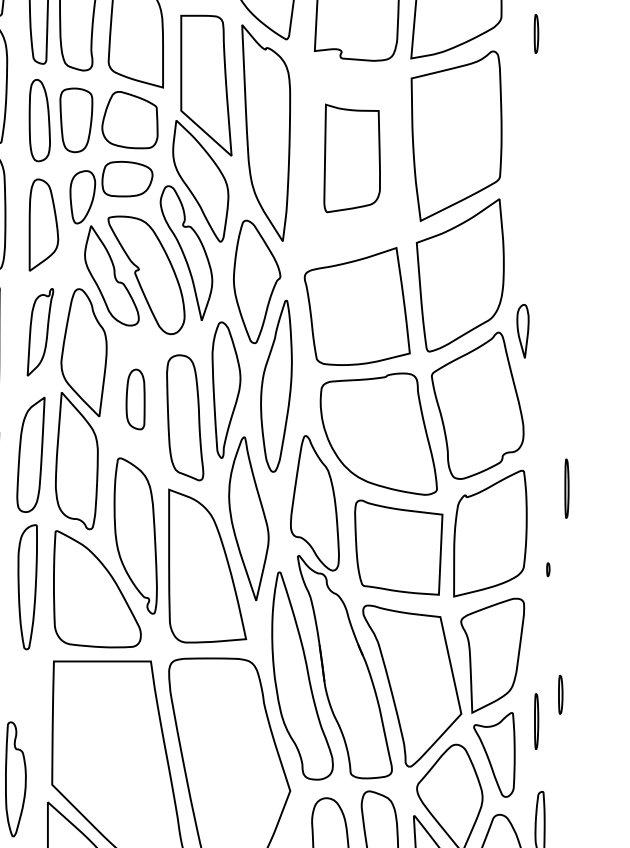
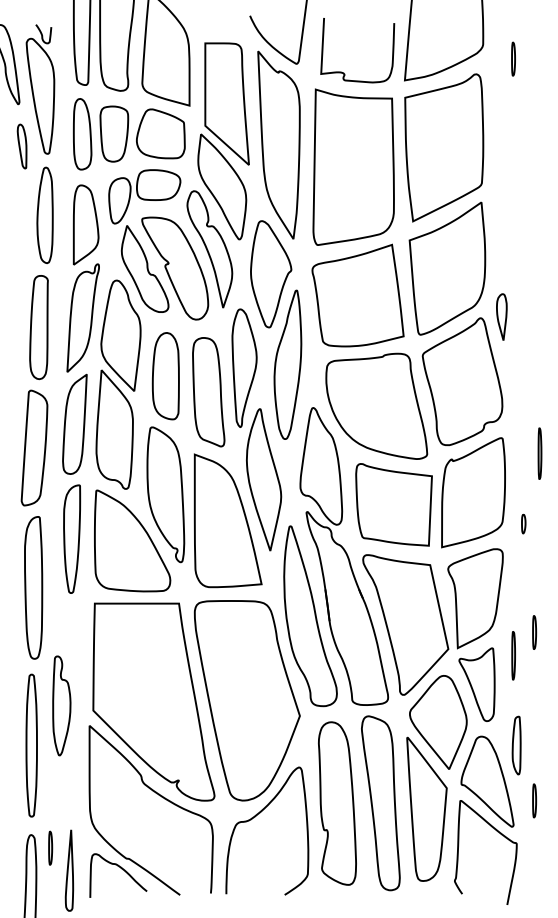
part: (352, 157) -> (353, 166), size x1.67
part: (39, 331) -> (82, 317), size x1.43
part: (135, 399) -> (165, 376), size x1.67
part: (547, 569) -> (523, 523), size x1.67

